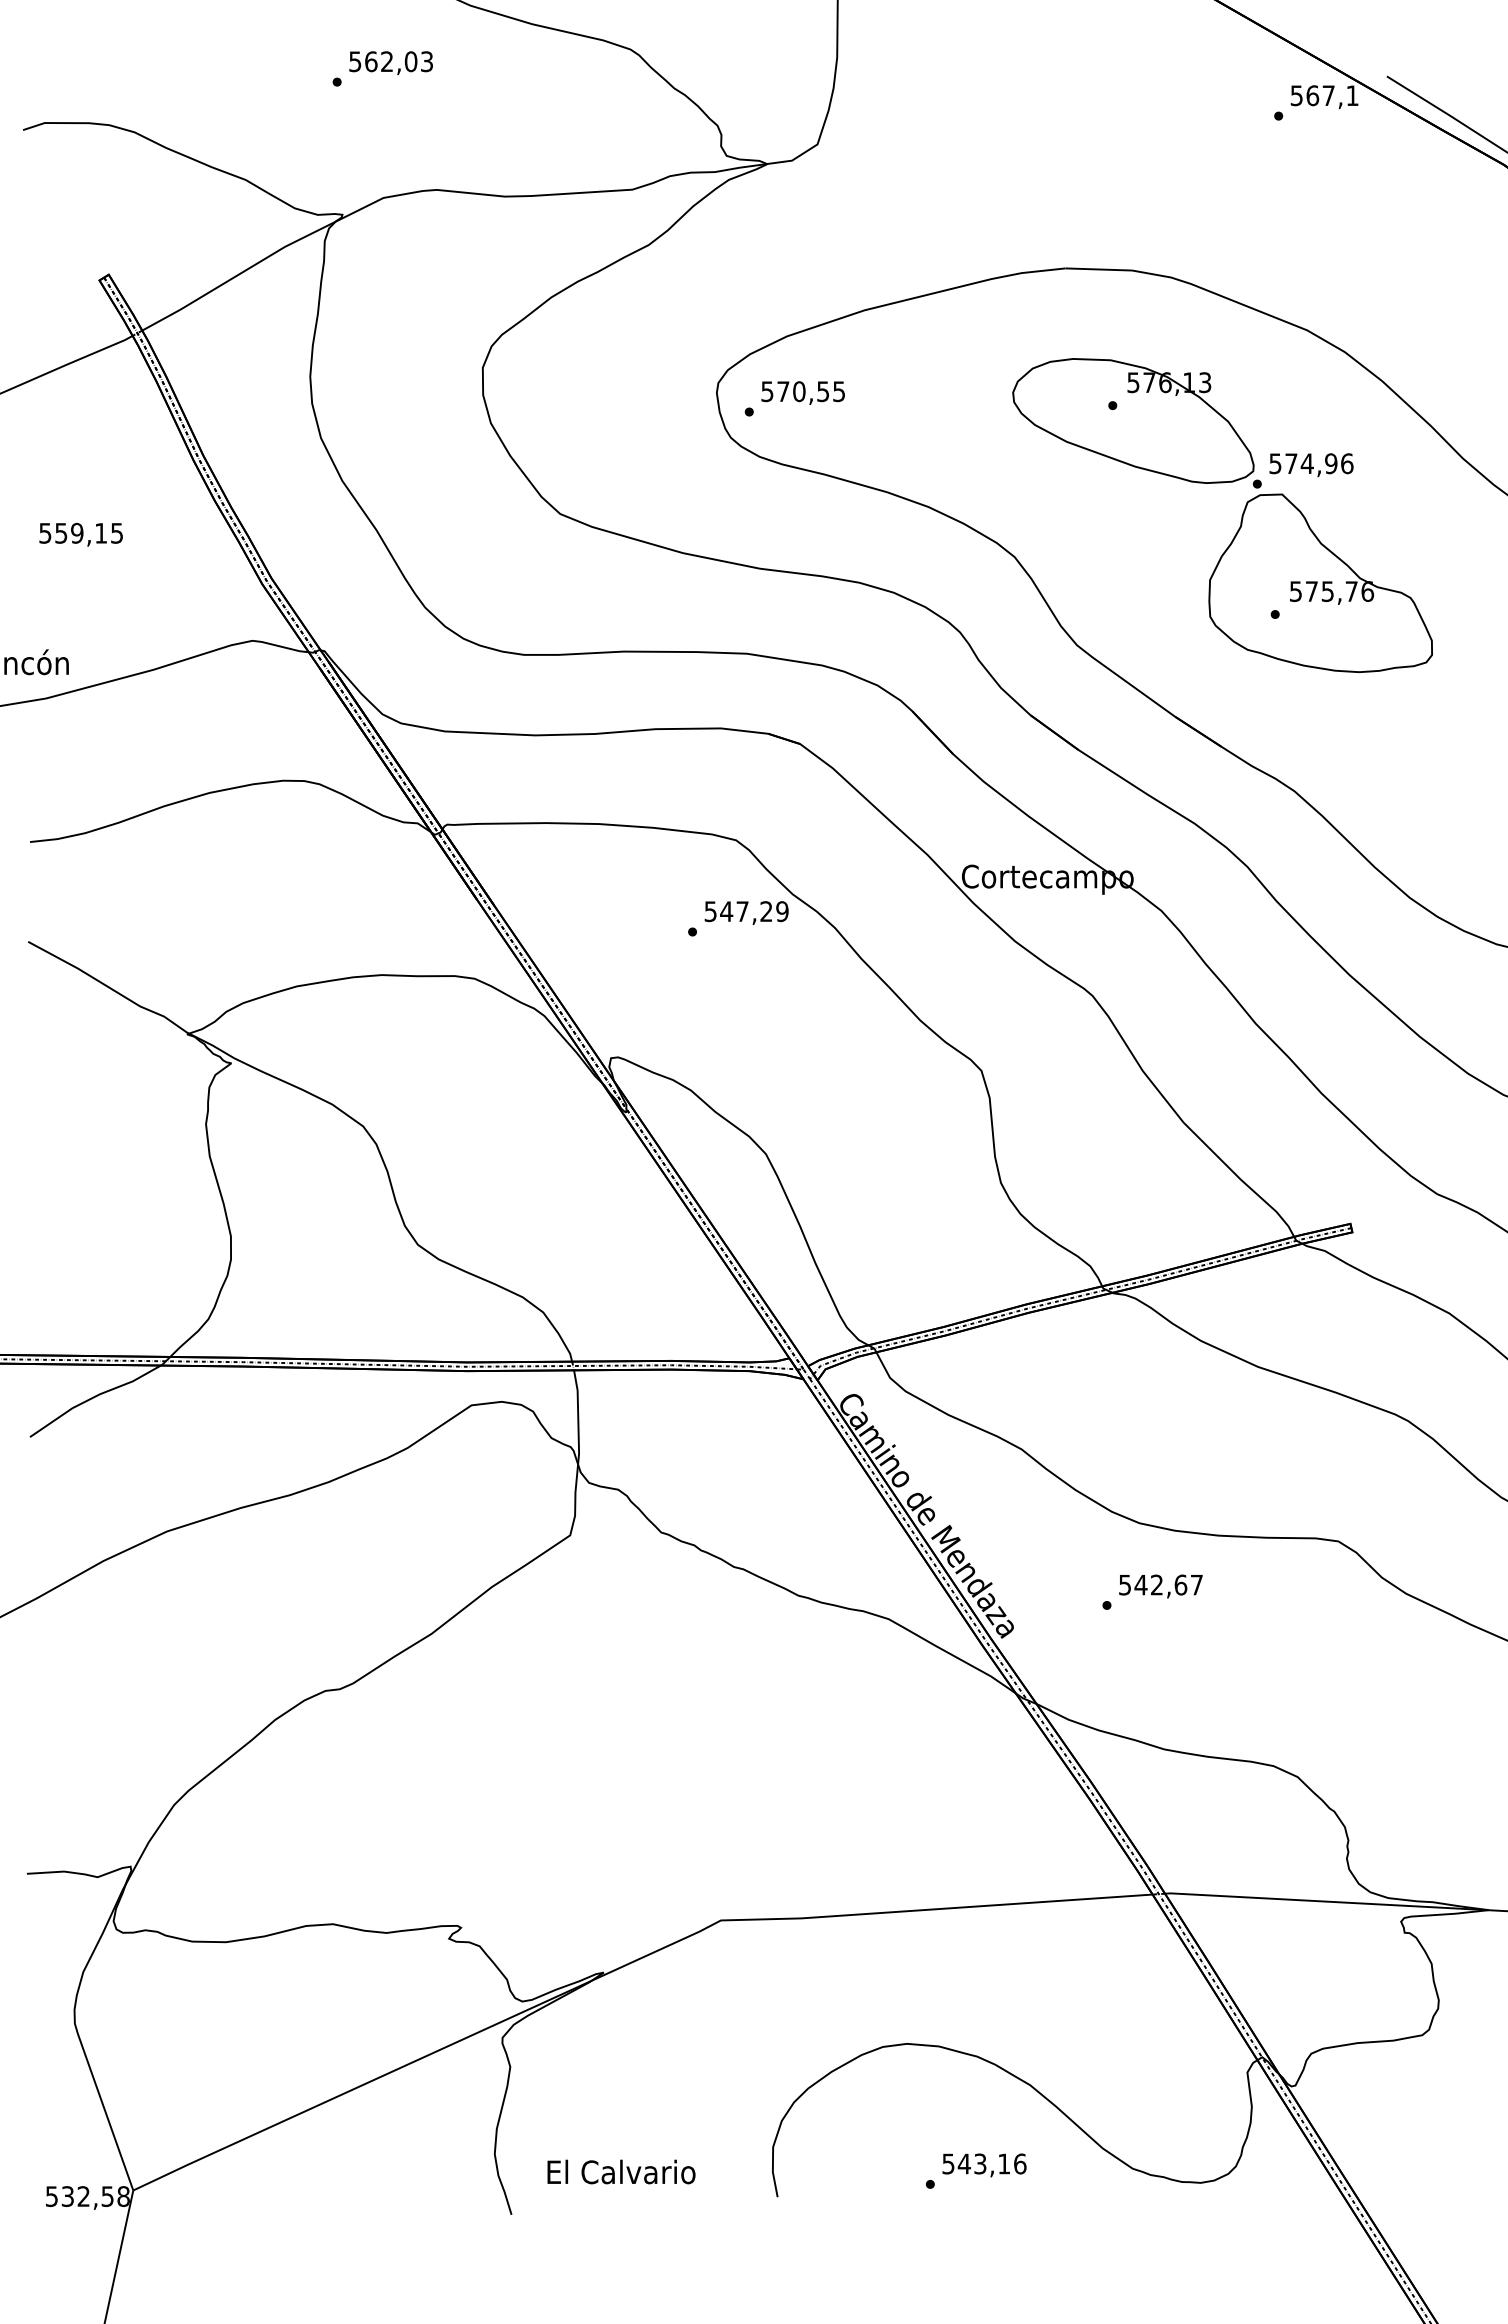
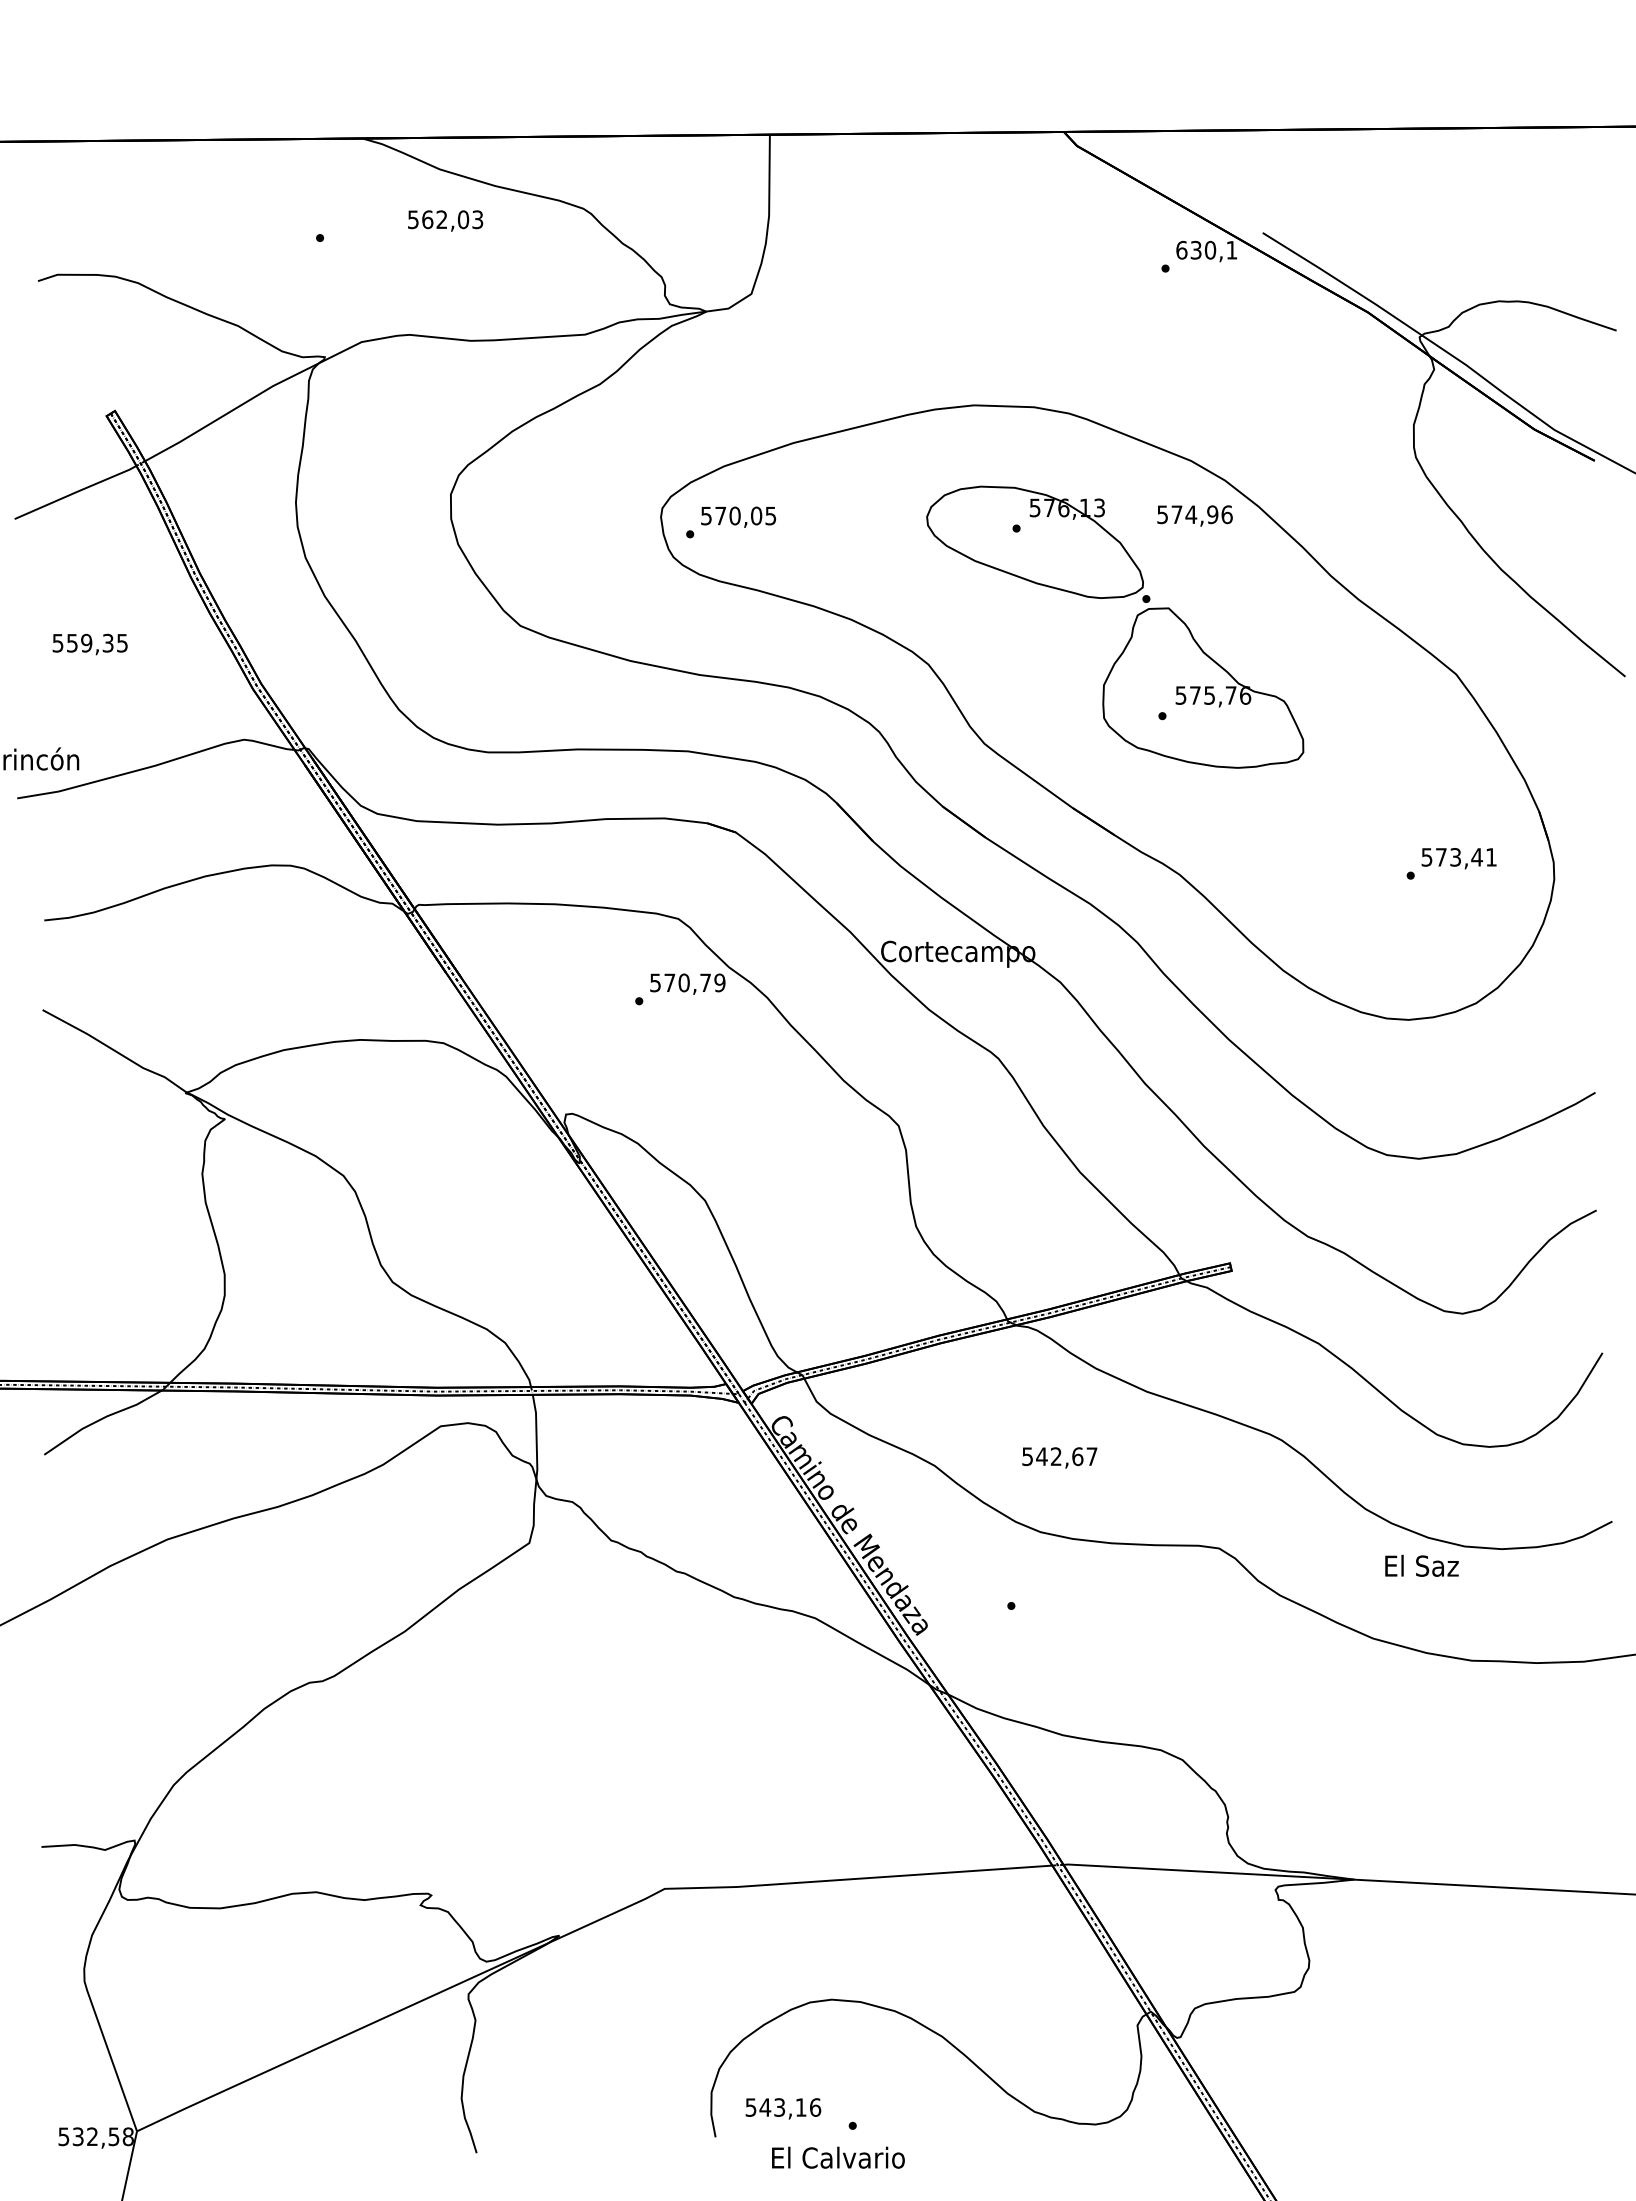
text: (391, 62) -> (445, 220), moved
text: (1313, 94) -> (1196, 249), 567,1 -> 630,1
text: (823, 391) -> (756, 515), 570,55 -> 570,05
text: (1310, 464) -> (1194, 515), moved
text: (100, 532) -> (107, 642), 559,15 -> 559,35
text: (745, 911) -> (686, 982), 547,29 -> 570,79
text: (1160, 1585) -> (1059, 1457), moved
text: (984, 2165) -> (783, 2108), moved
text: (621, 2171) -> (838, 2157), moved

